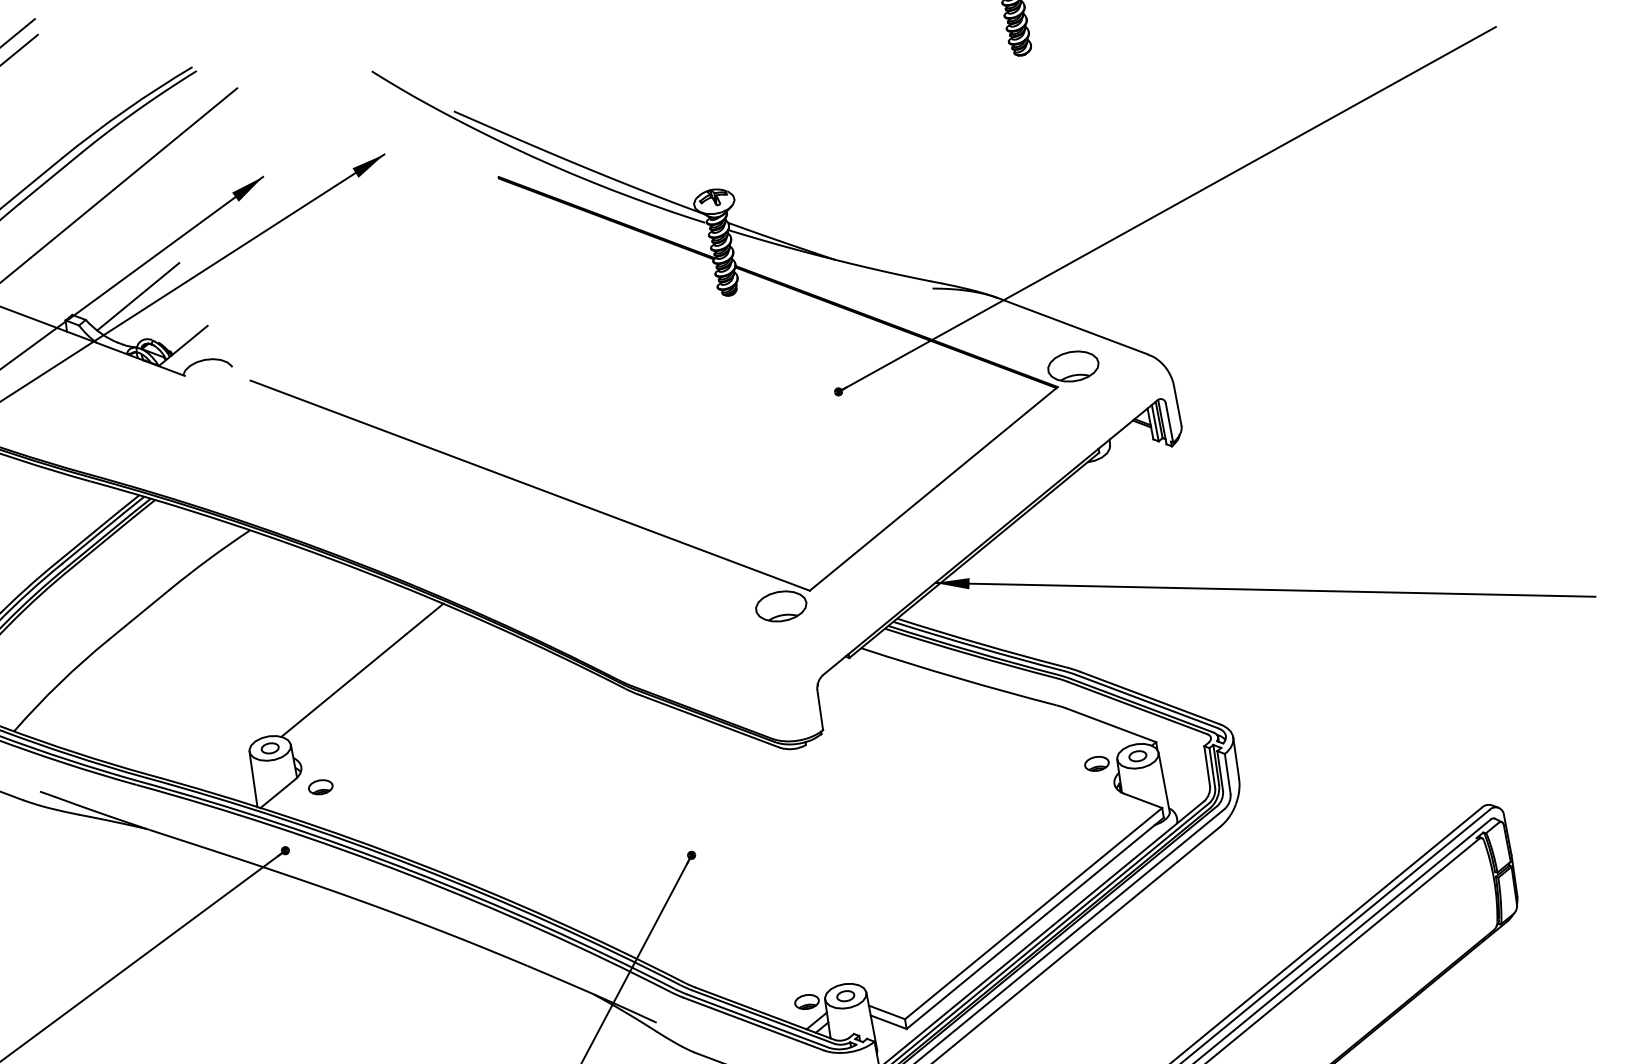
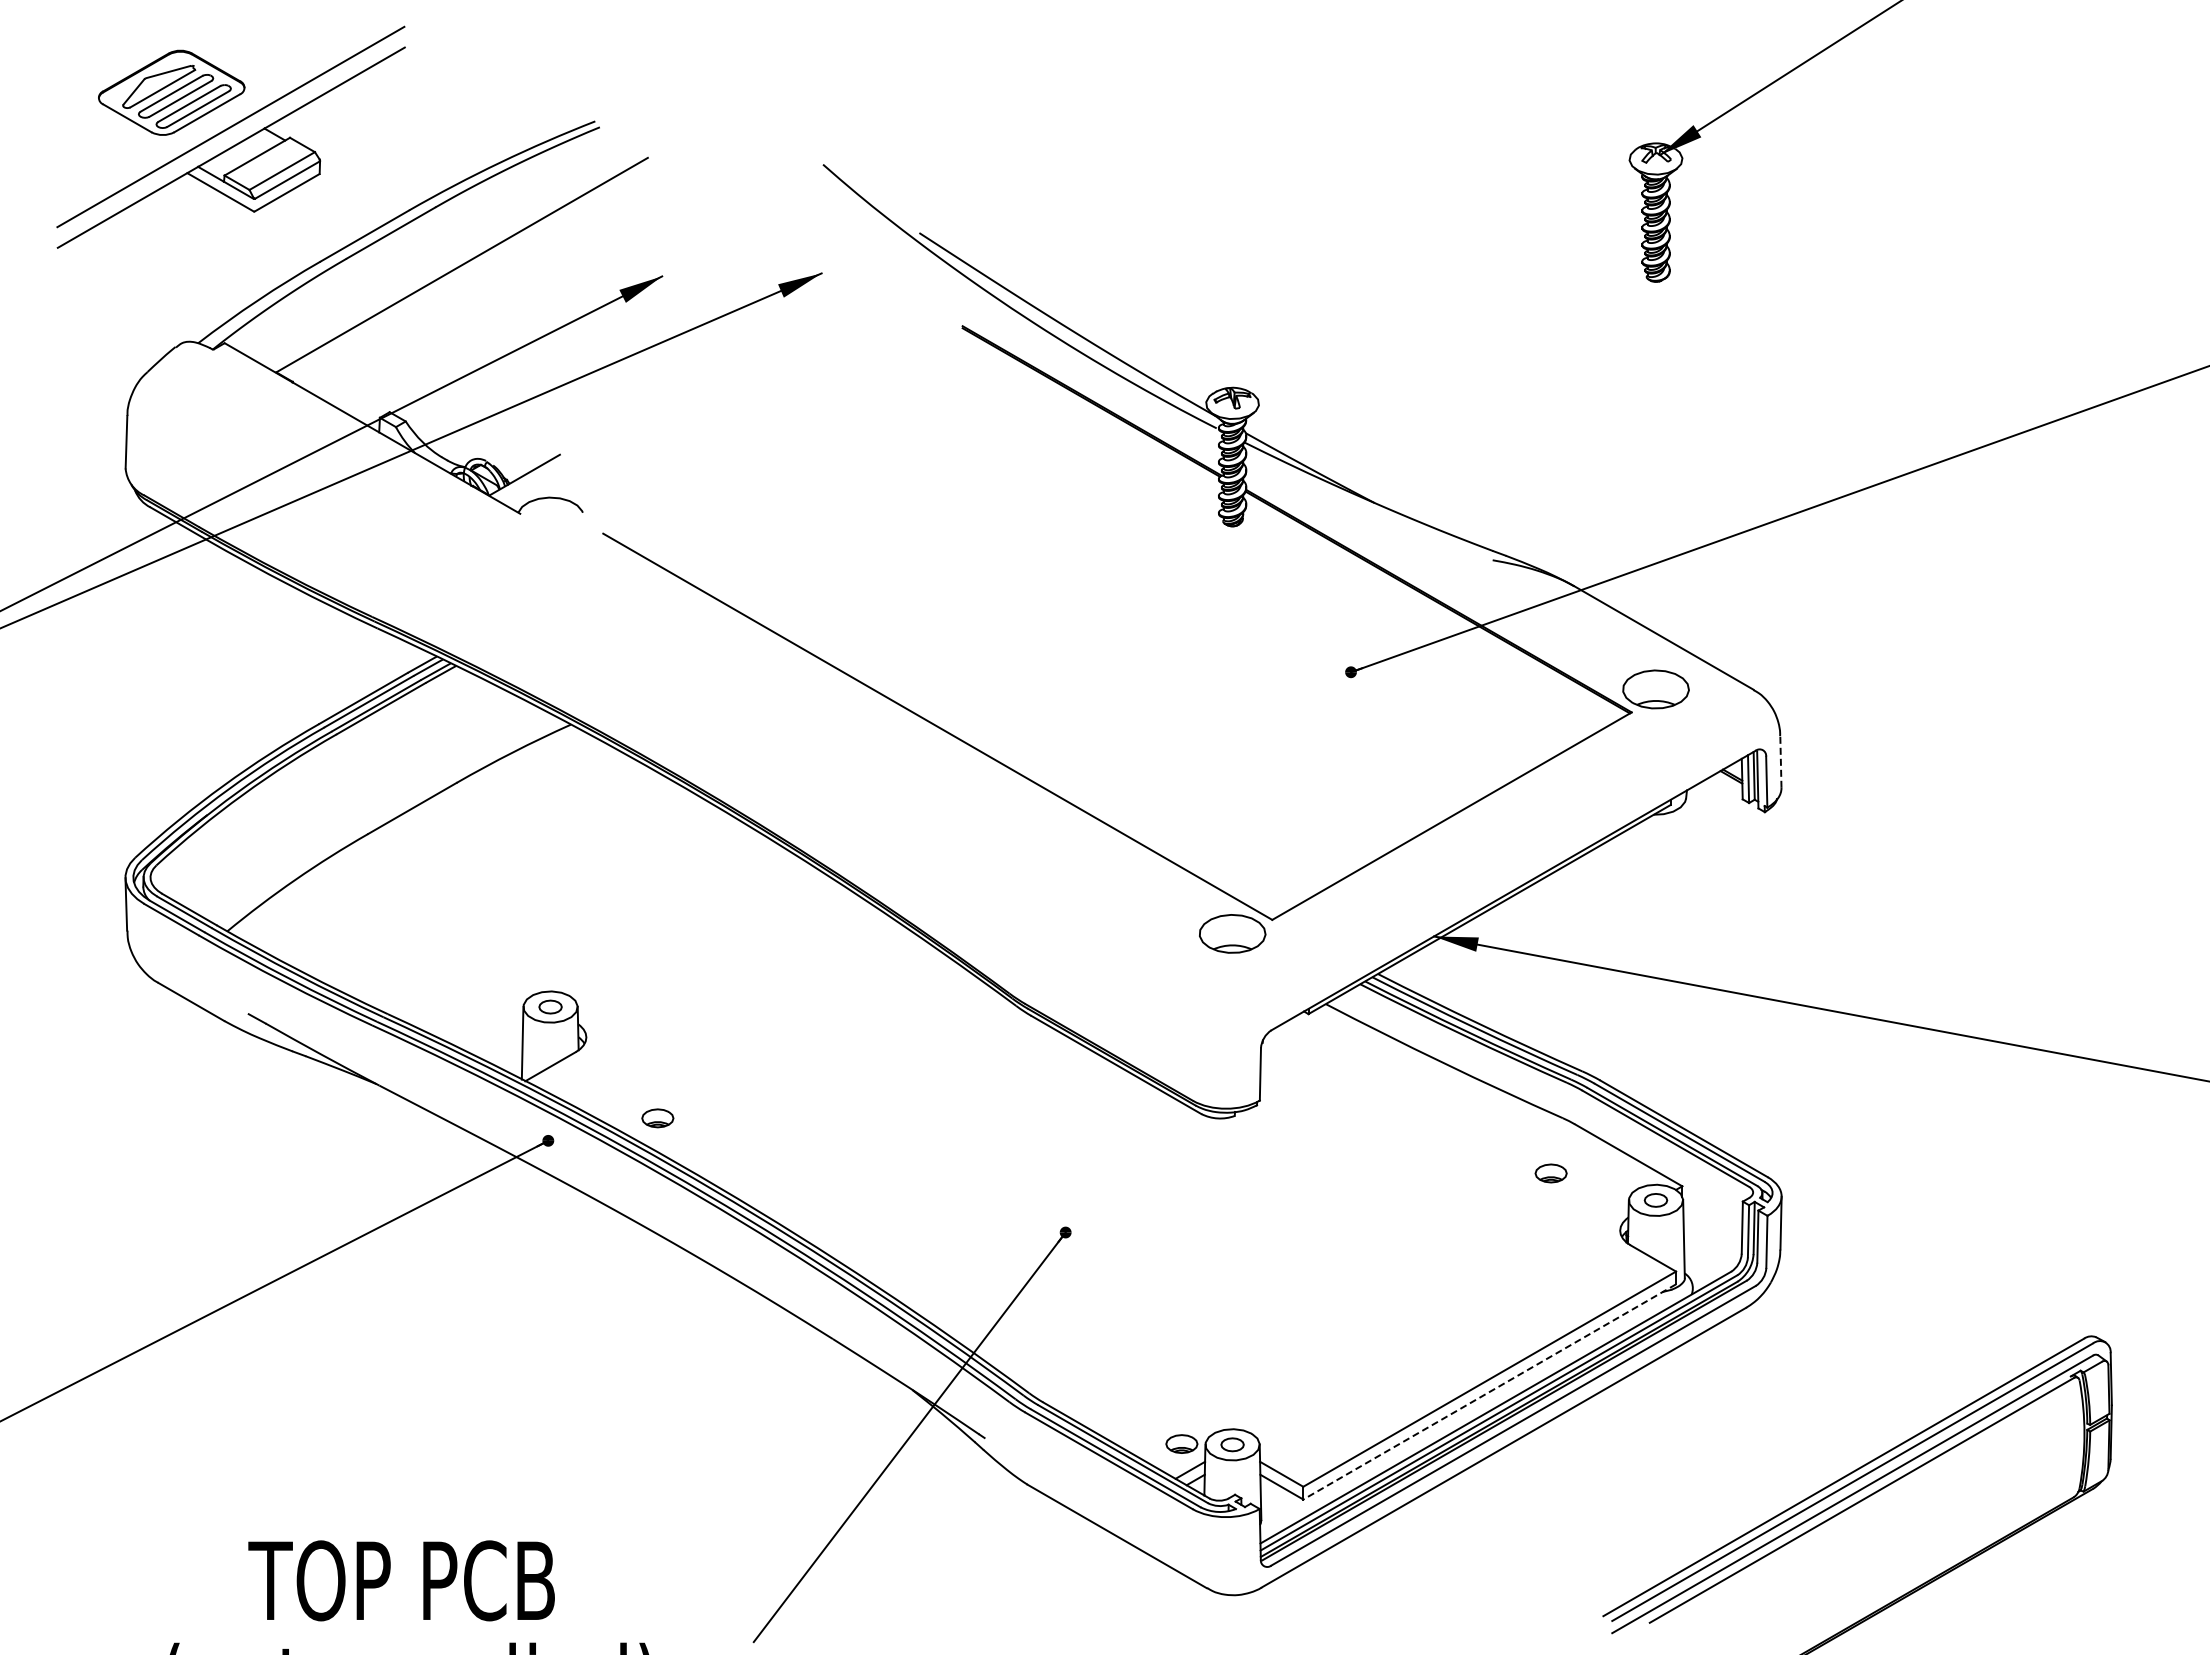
line: (138, 296) -> (477, 402), removed
line: (1177, 405) -> (1780, 761), solid -> dashed
line: (362, 670) -> (684, 926), removed
part: (1096, 763) -> (1550, 1173), moved
part: (320, 787) -> (657, 1118), moved
line: (1035, 923) -> (1489, 1392), solid -> dashed

